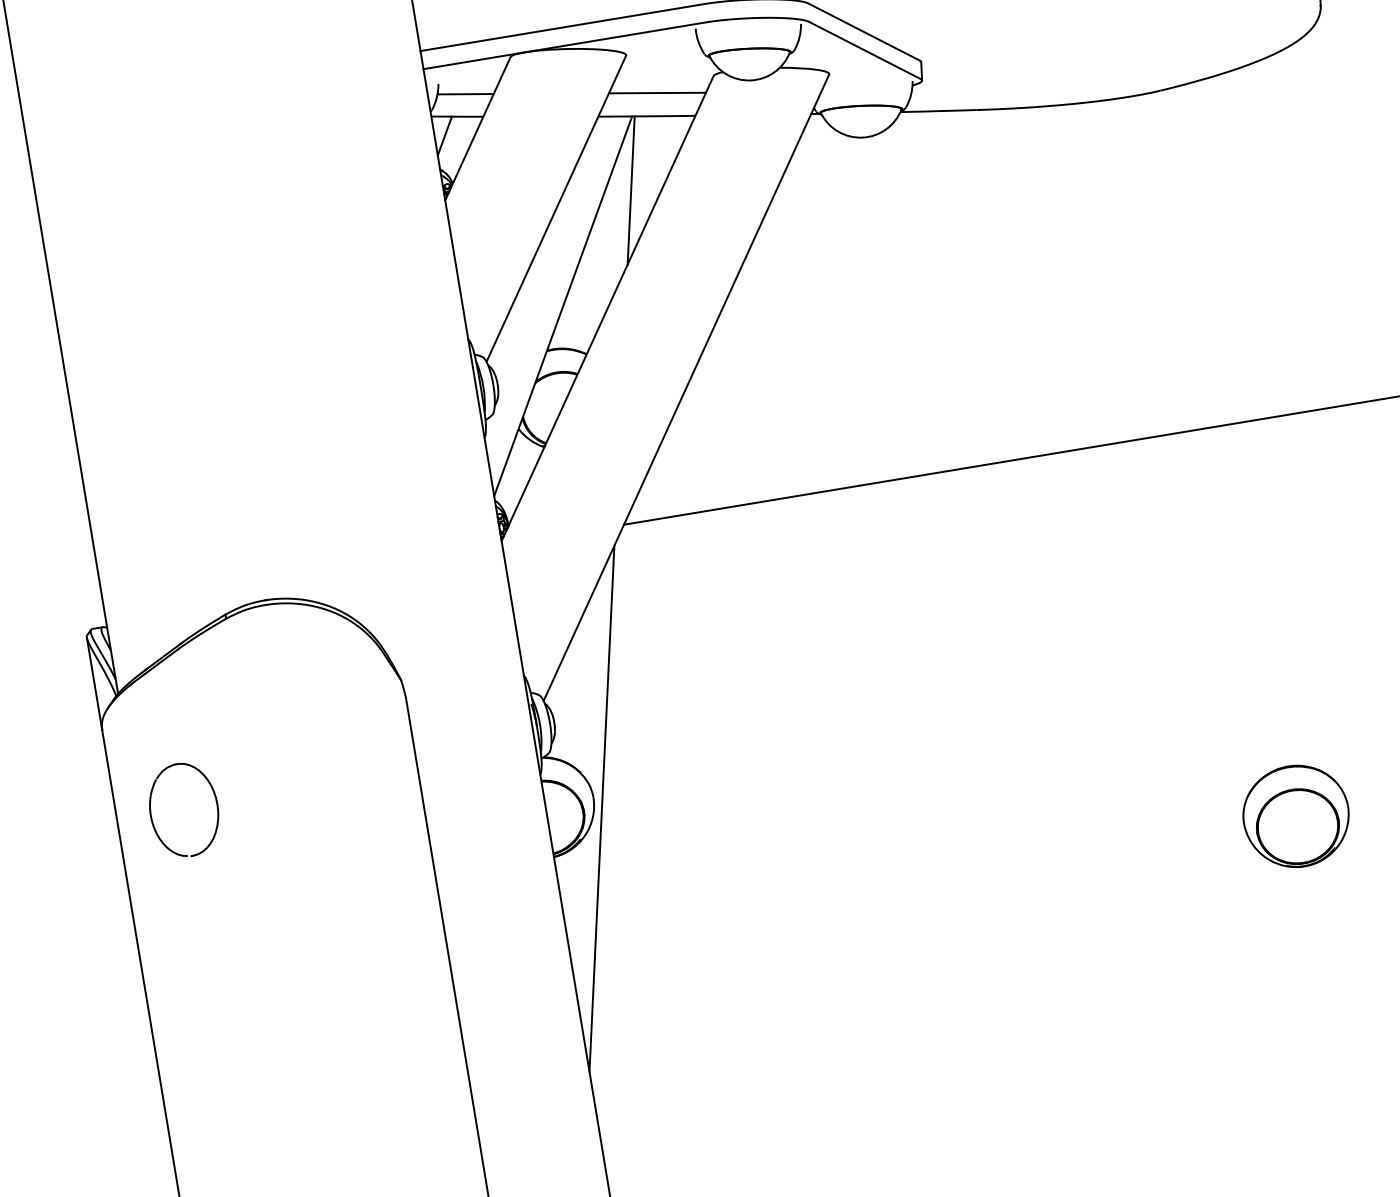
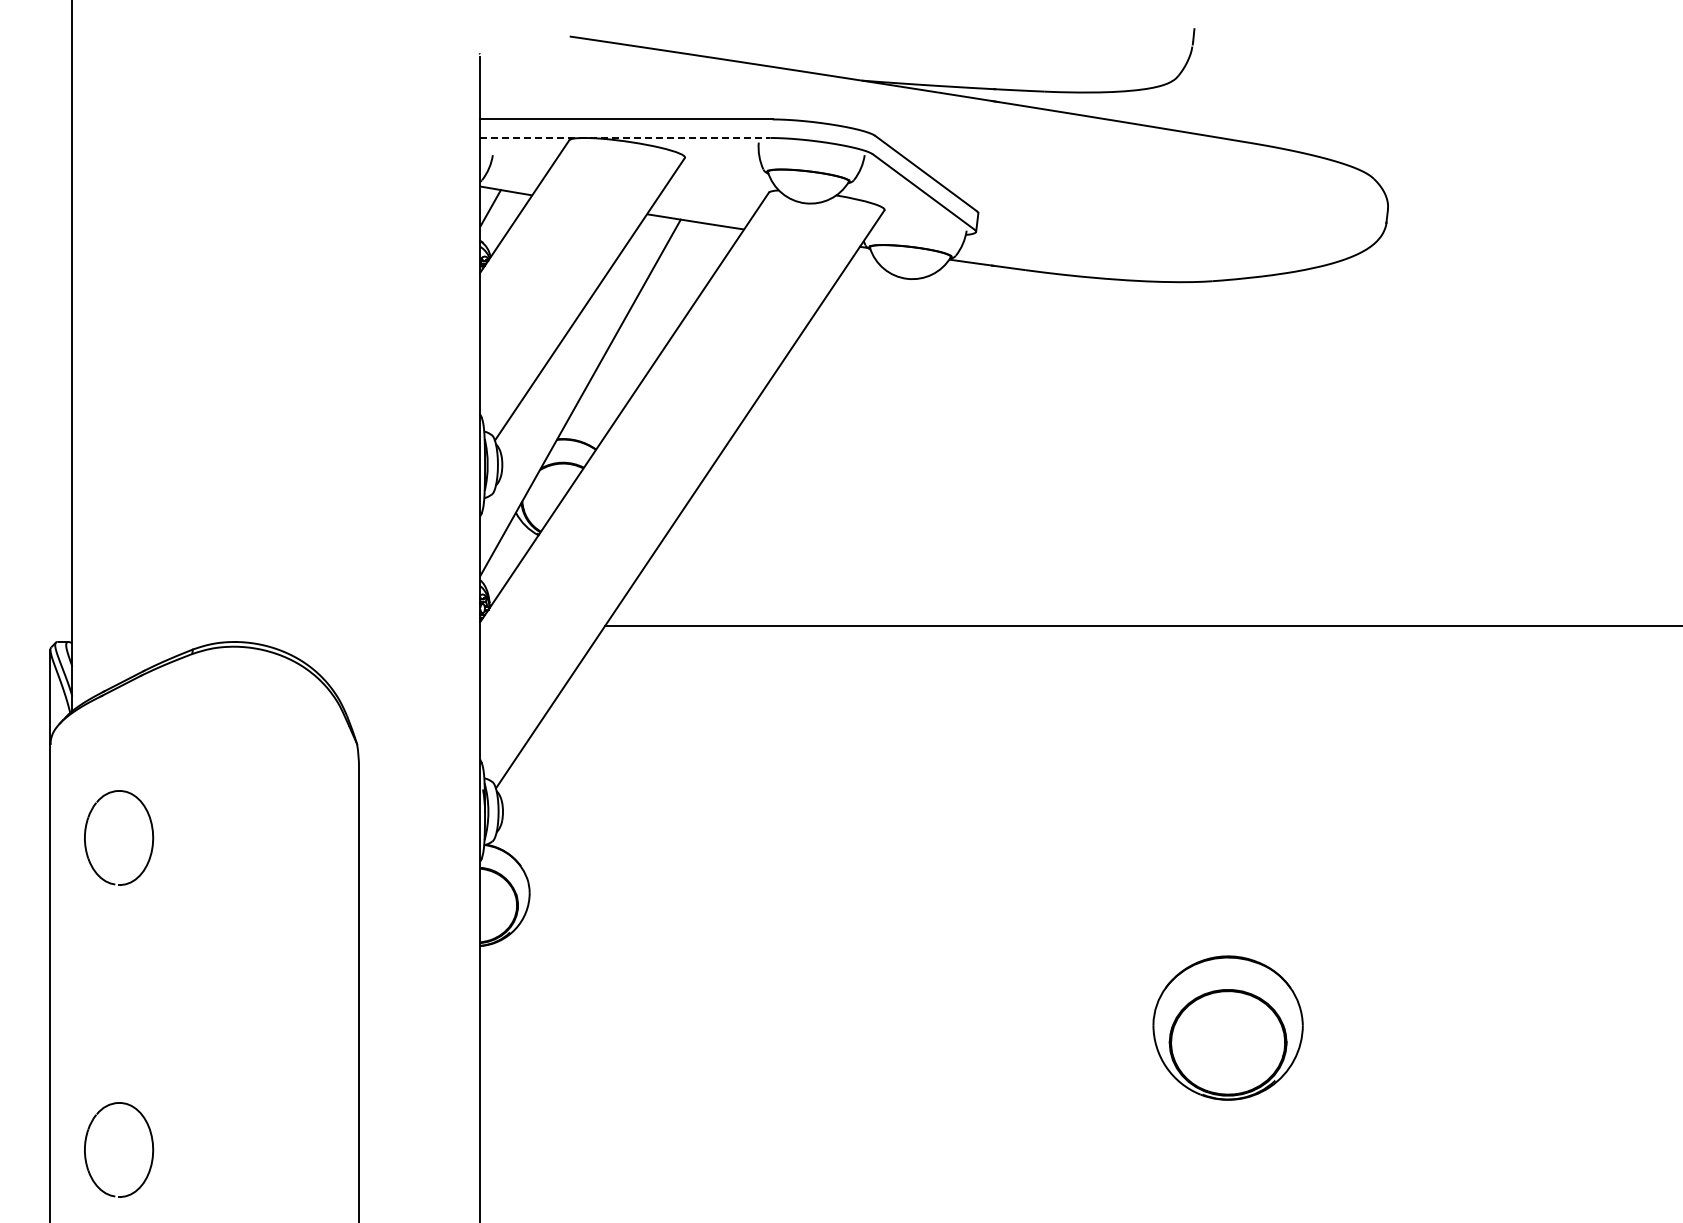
line: (564, 45) -> (625, 137), solid -> dashed
line: (465, 93) -> (518, 169), removed
line: (656, 93) -> (709, 200), removed
line: (631, 190) -> (667, 293), removed
line: (602, 808) -> (536, 905), removed
part: (1295, 815) -> (1227, 1027), size x1.4
part: (264, 1101) -> (151, 1142), added

